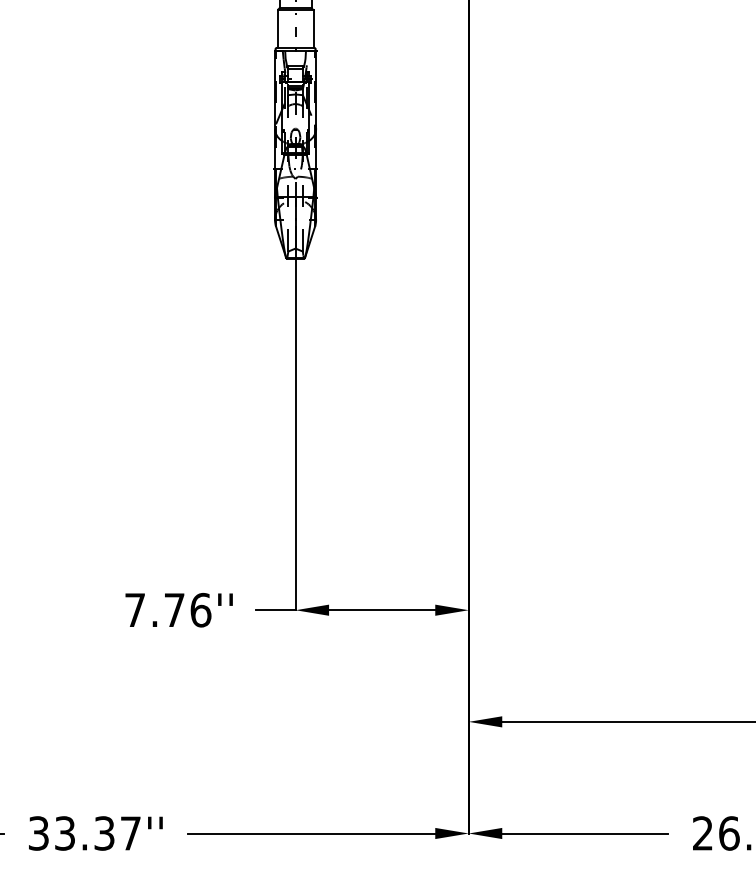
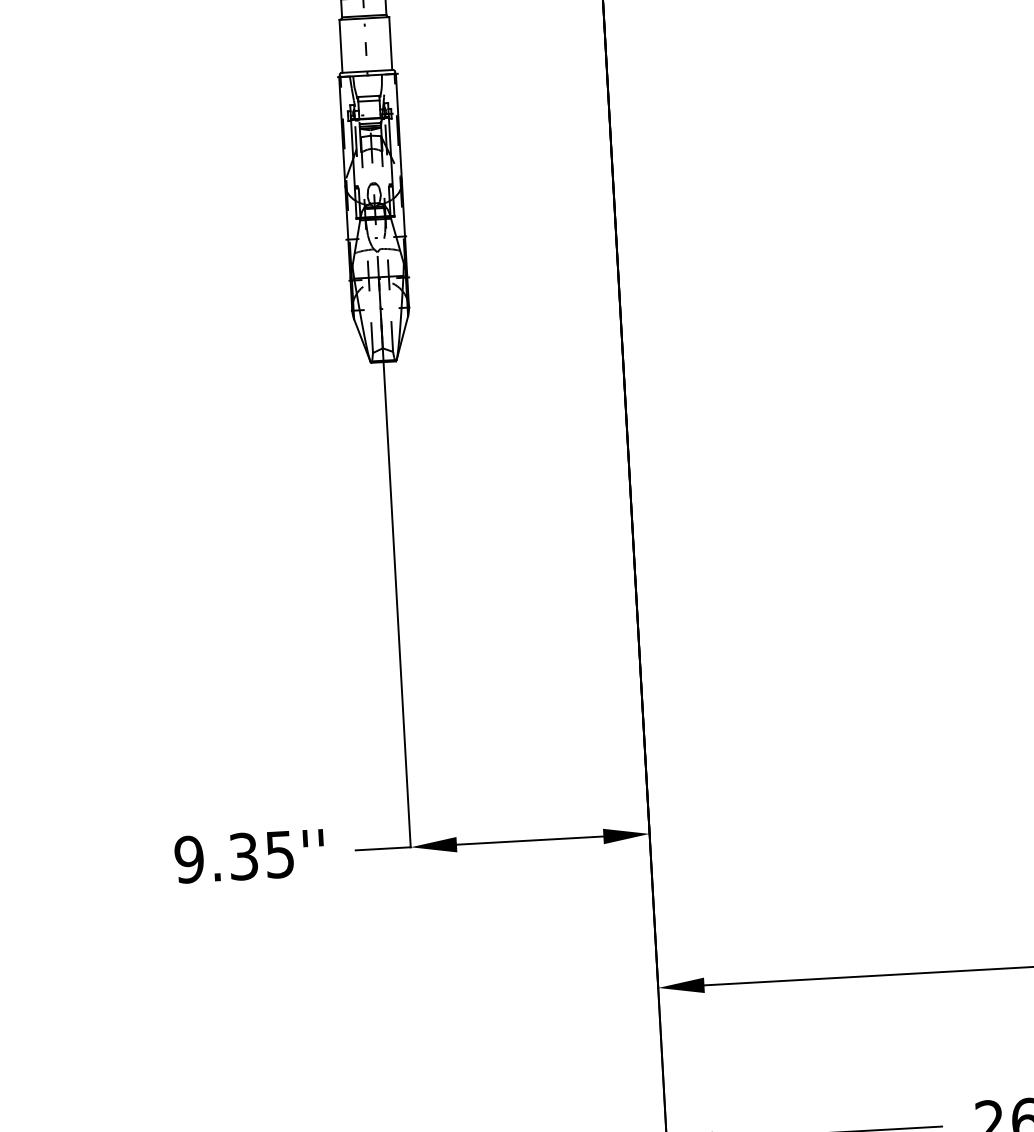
text: (167, 609) -> (233, 856), 7.76'' -> 9.35''

